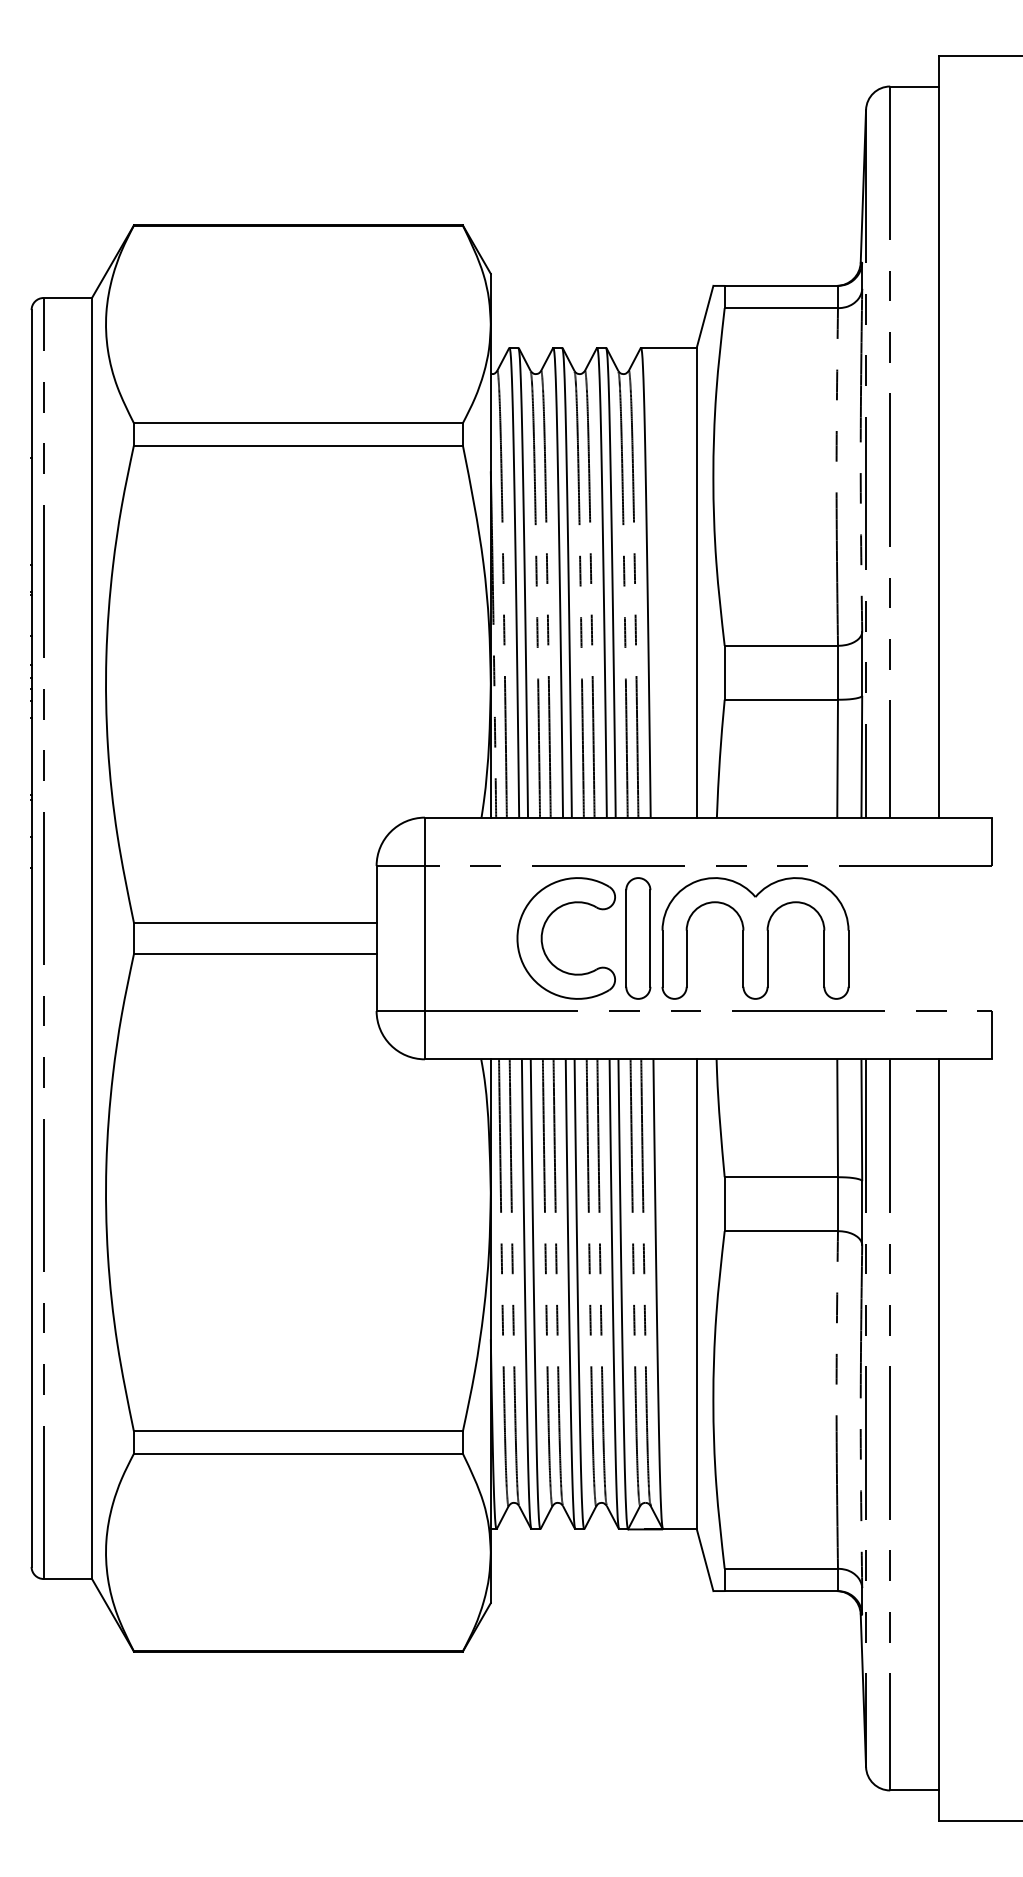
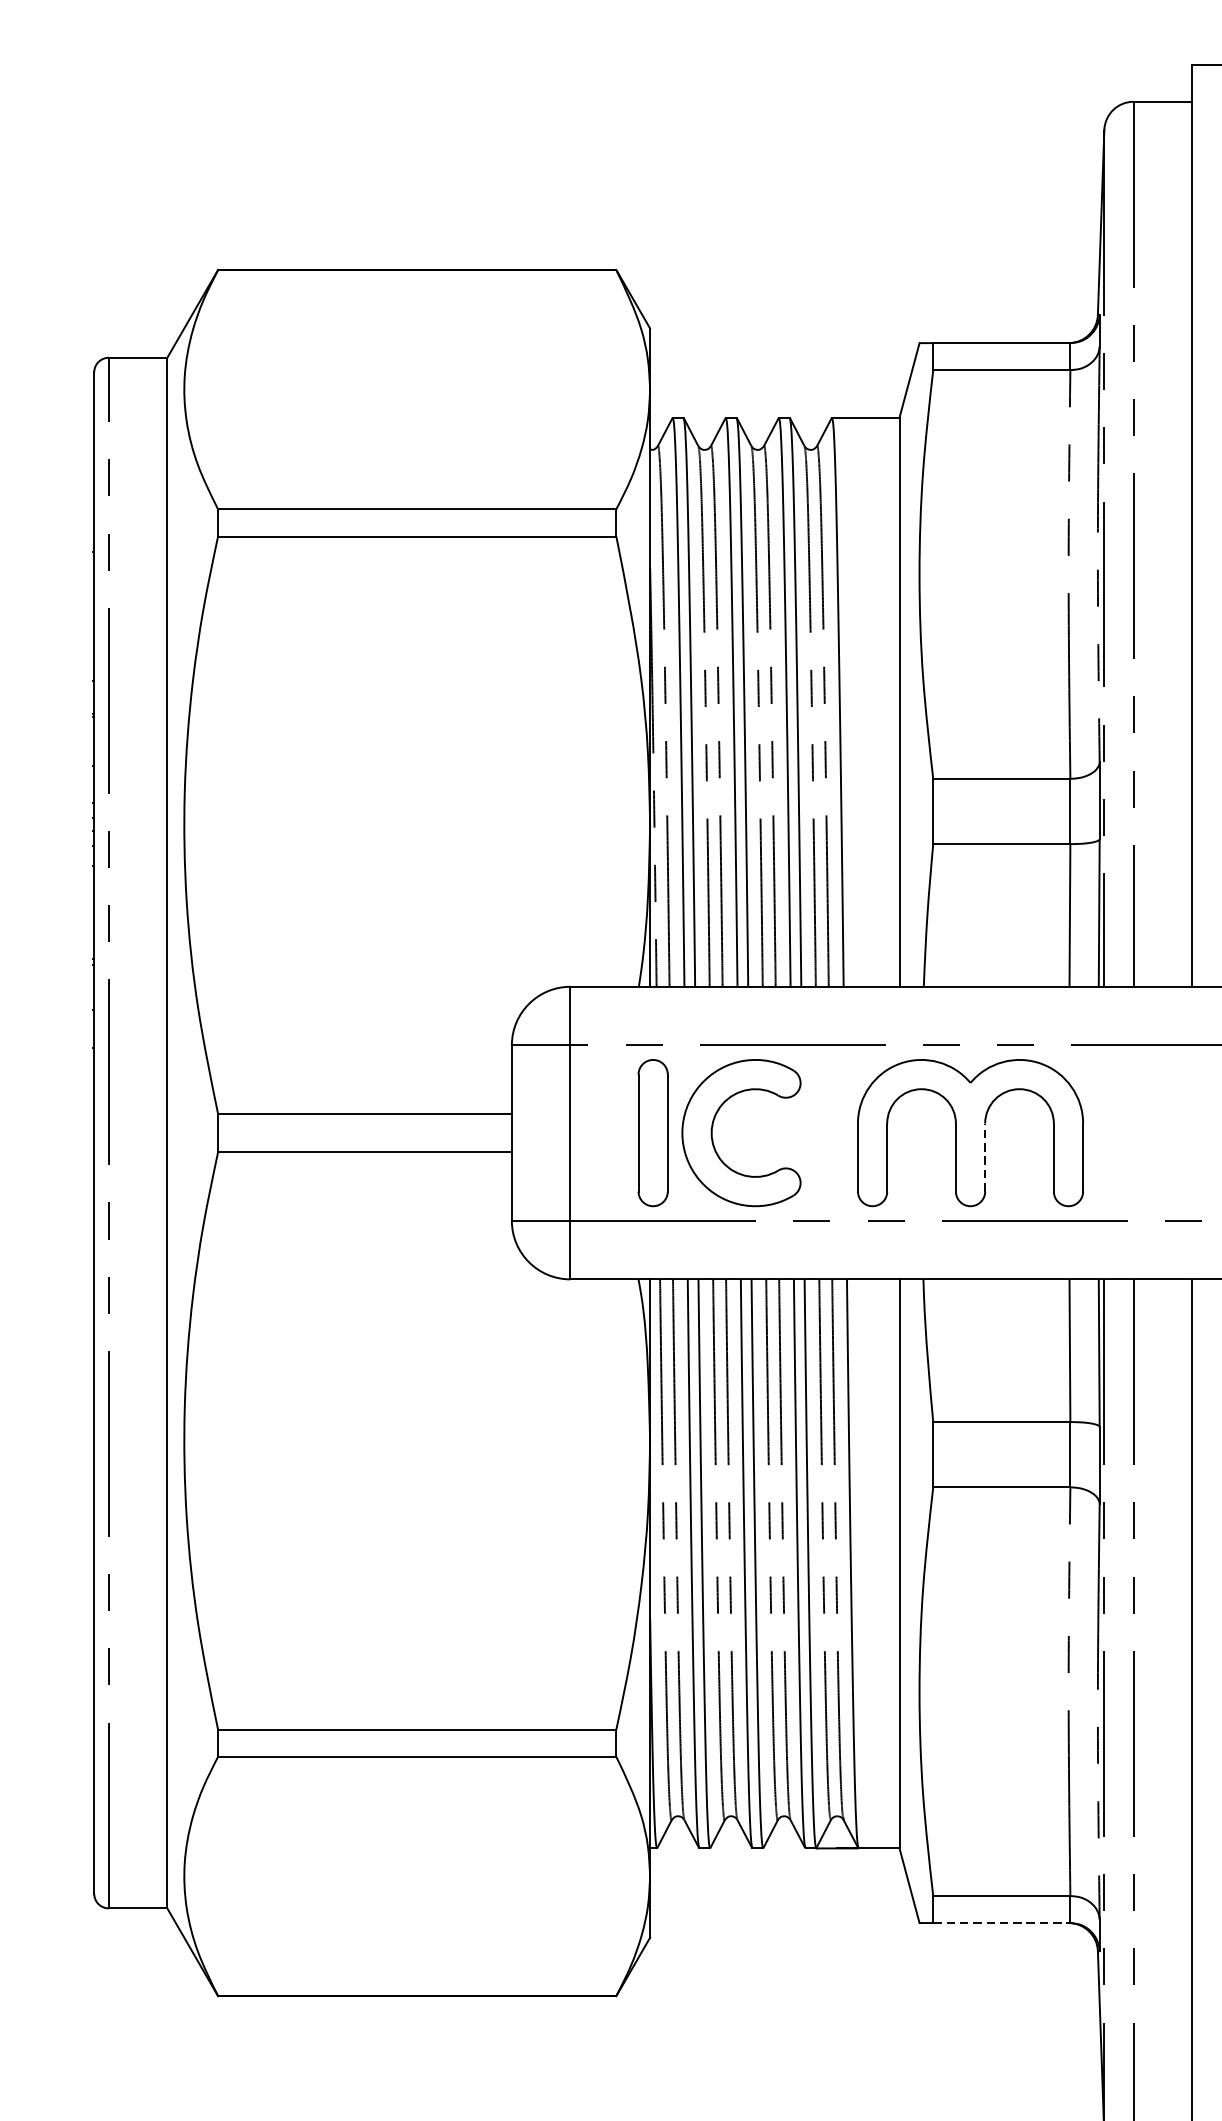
part: (638, 938) -> (653, 1133), moved
line: (767, 958) -> (985, 1157), solid -> dashed
line: (781, 1591) -> (1001, 1923), solid -> dashed

